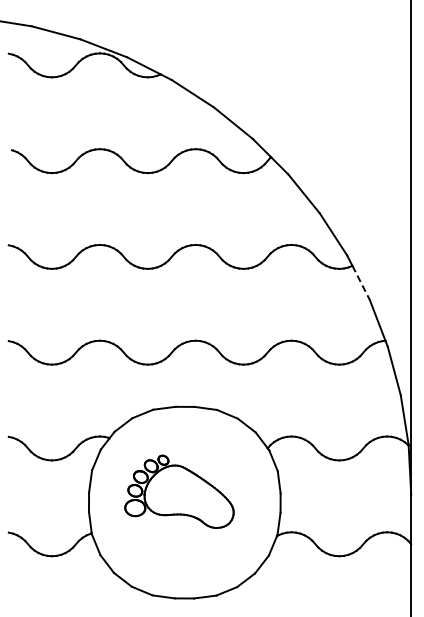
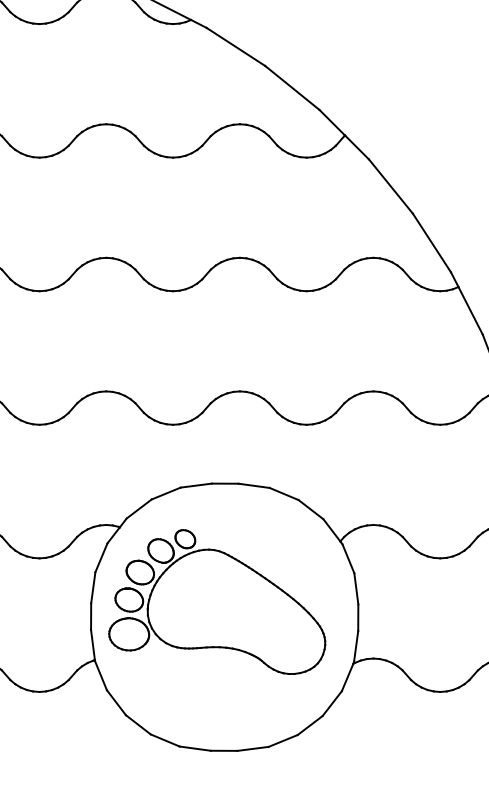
line: (361, 283) -> (471, 311), dashed -> solid
part: (179, 491) -> (217, 601), size x1.43

